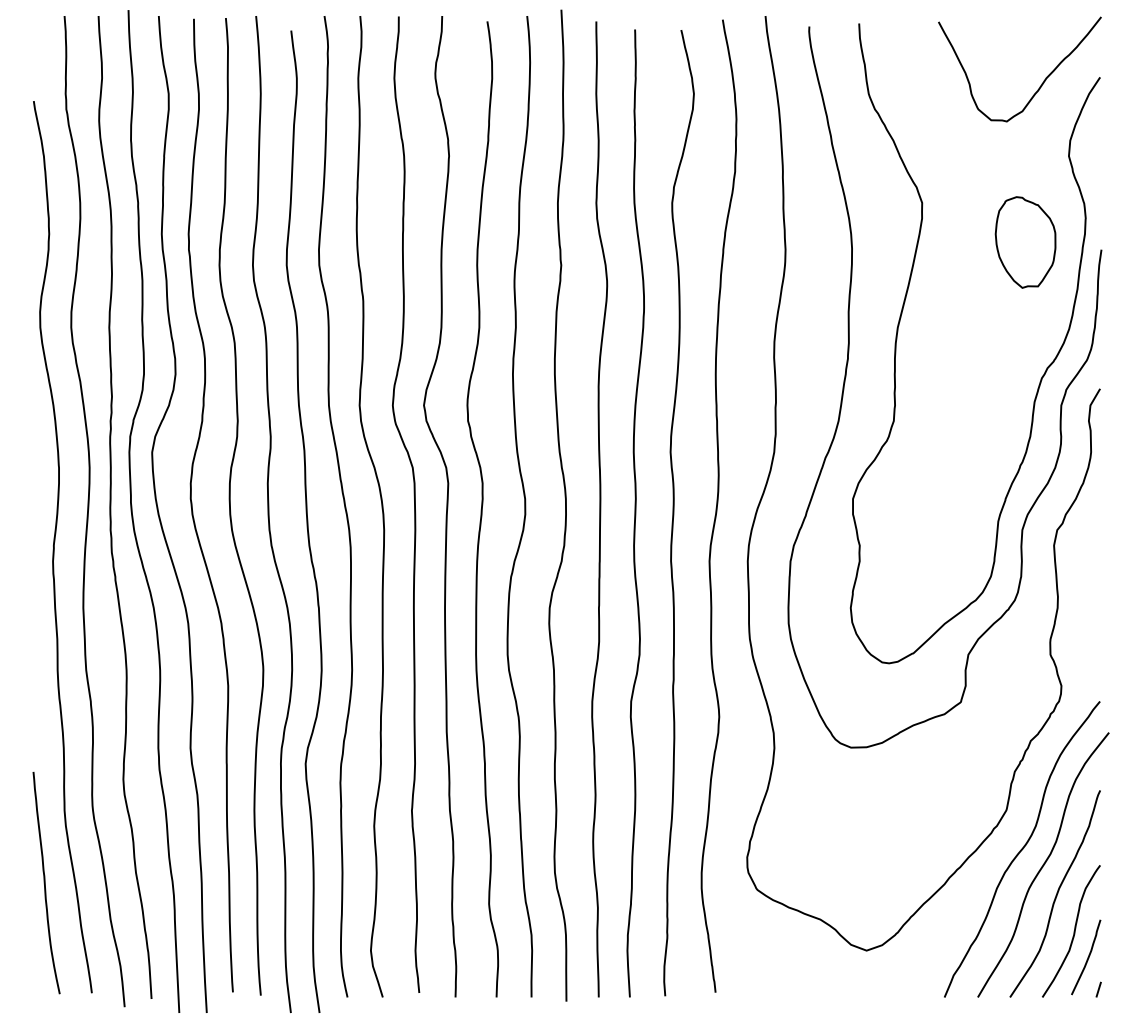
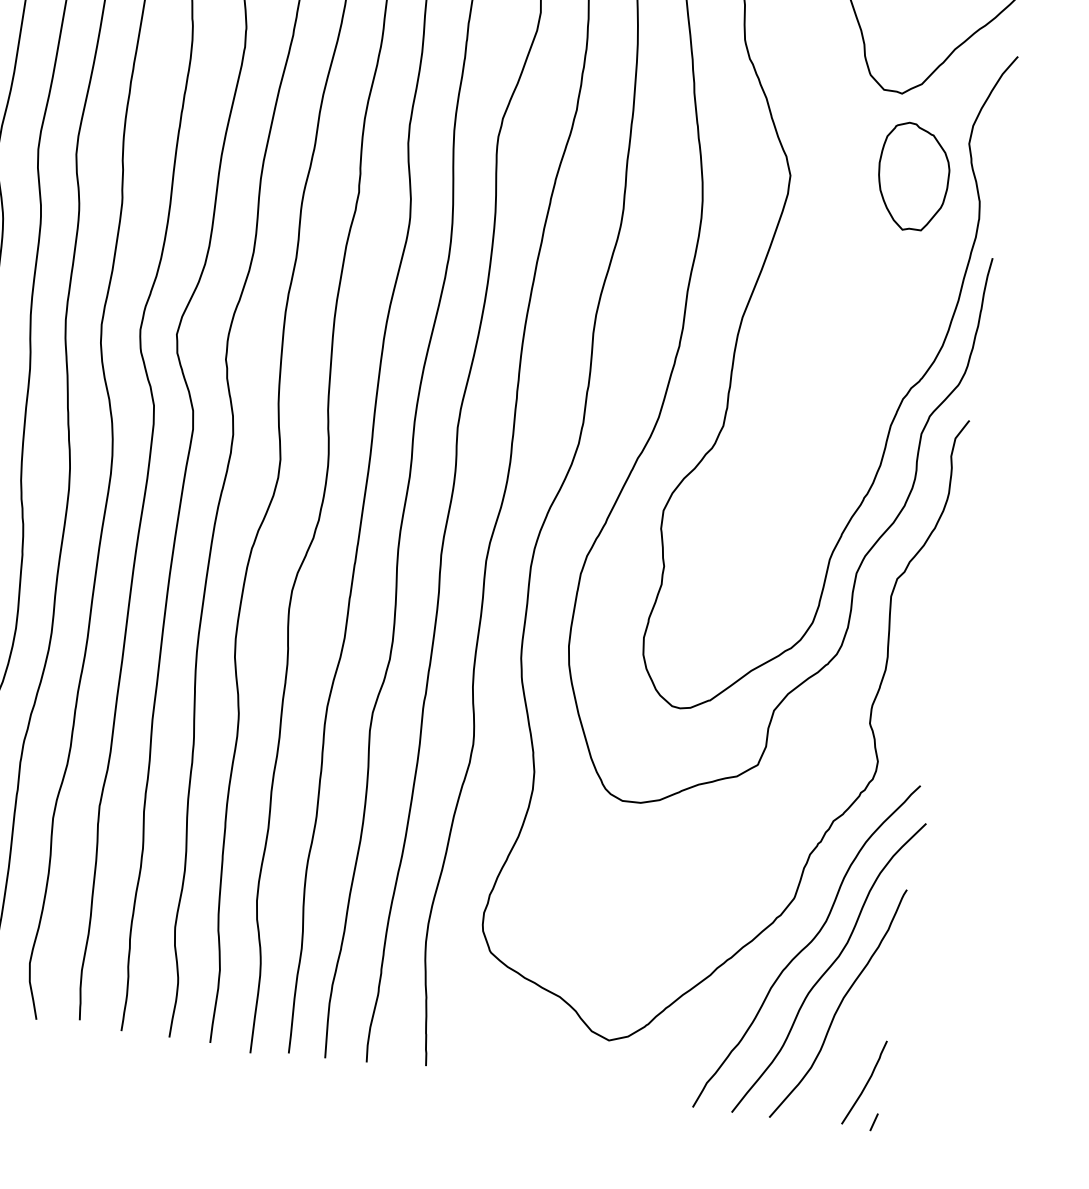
part: (1025, 242) -> (913, 177), moved
curve: (1073, 931) -> (853, 1050), removed

